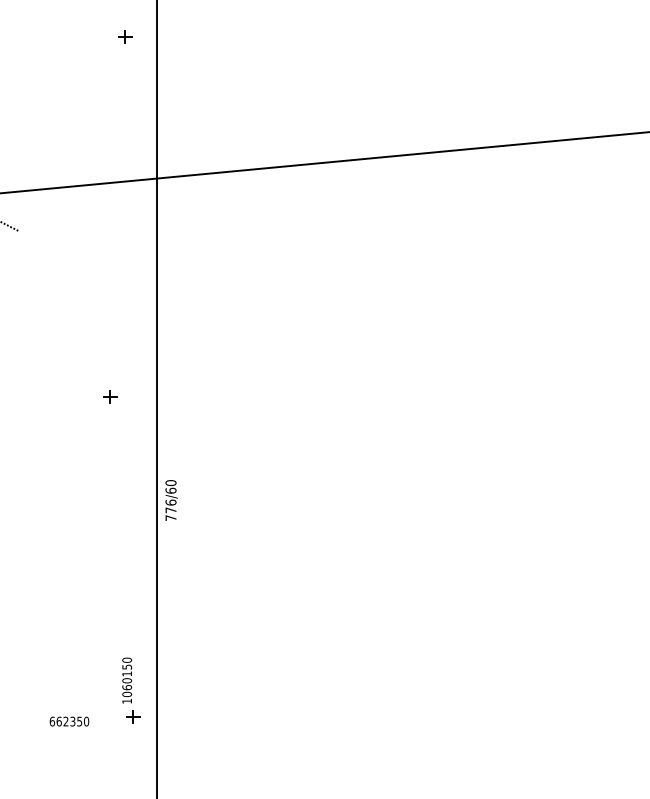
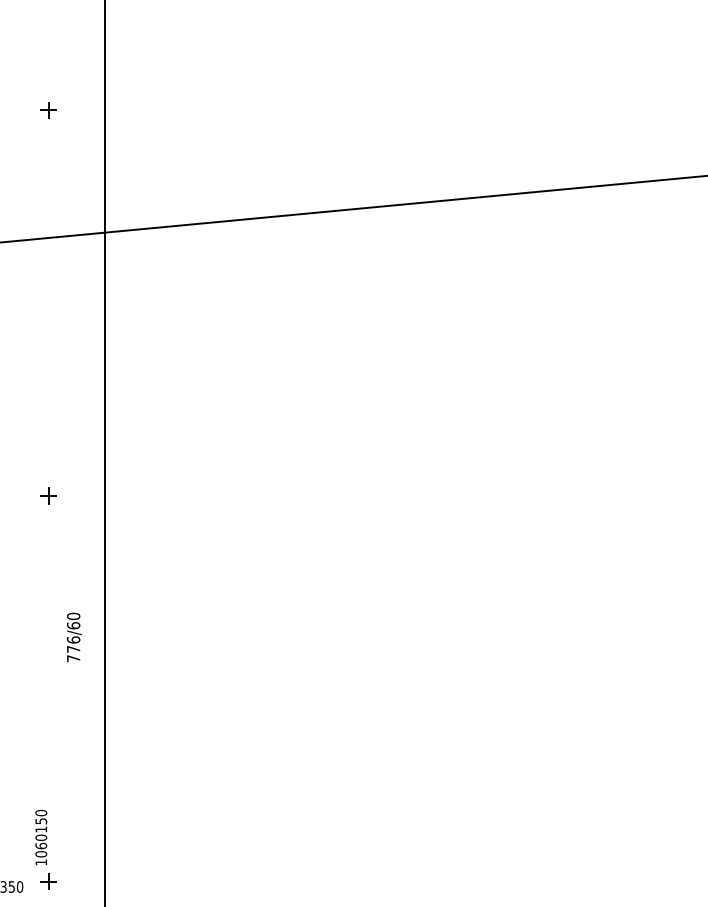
part: (125, 36) -> (48, 109), moved
text: (171, 500) -> (74, 637), moved
part: (131, 690) -> (46, 849), moved

